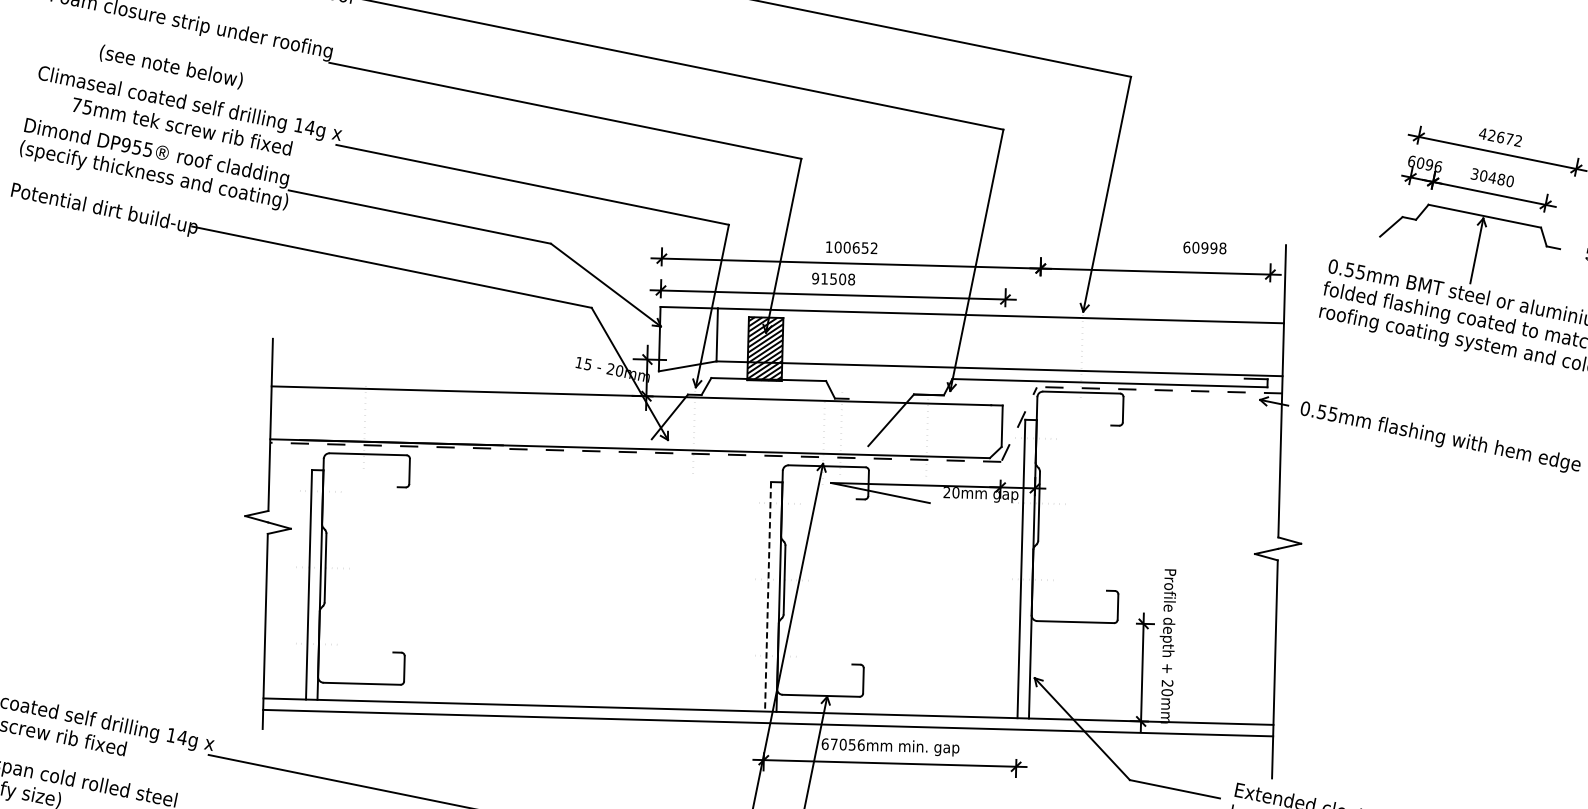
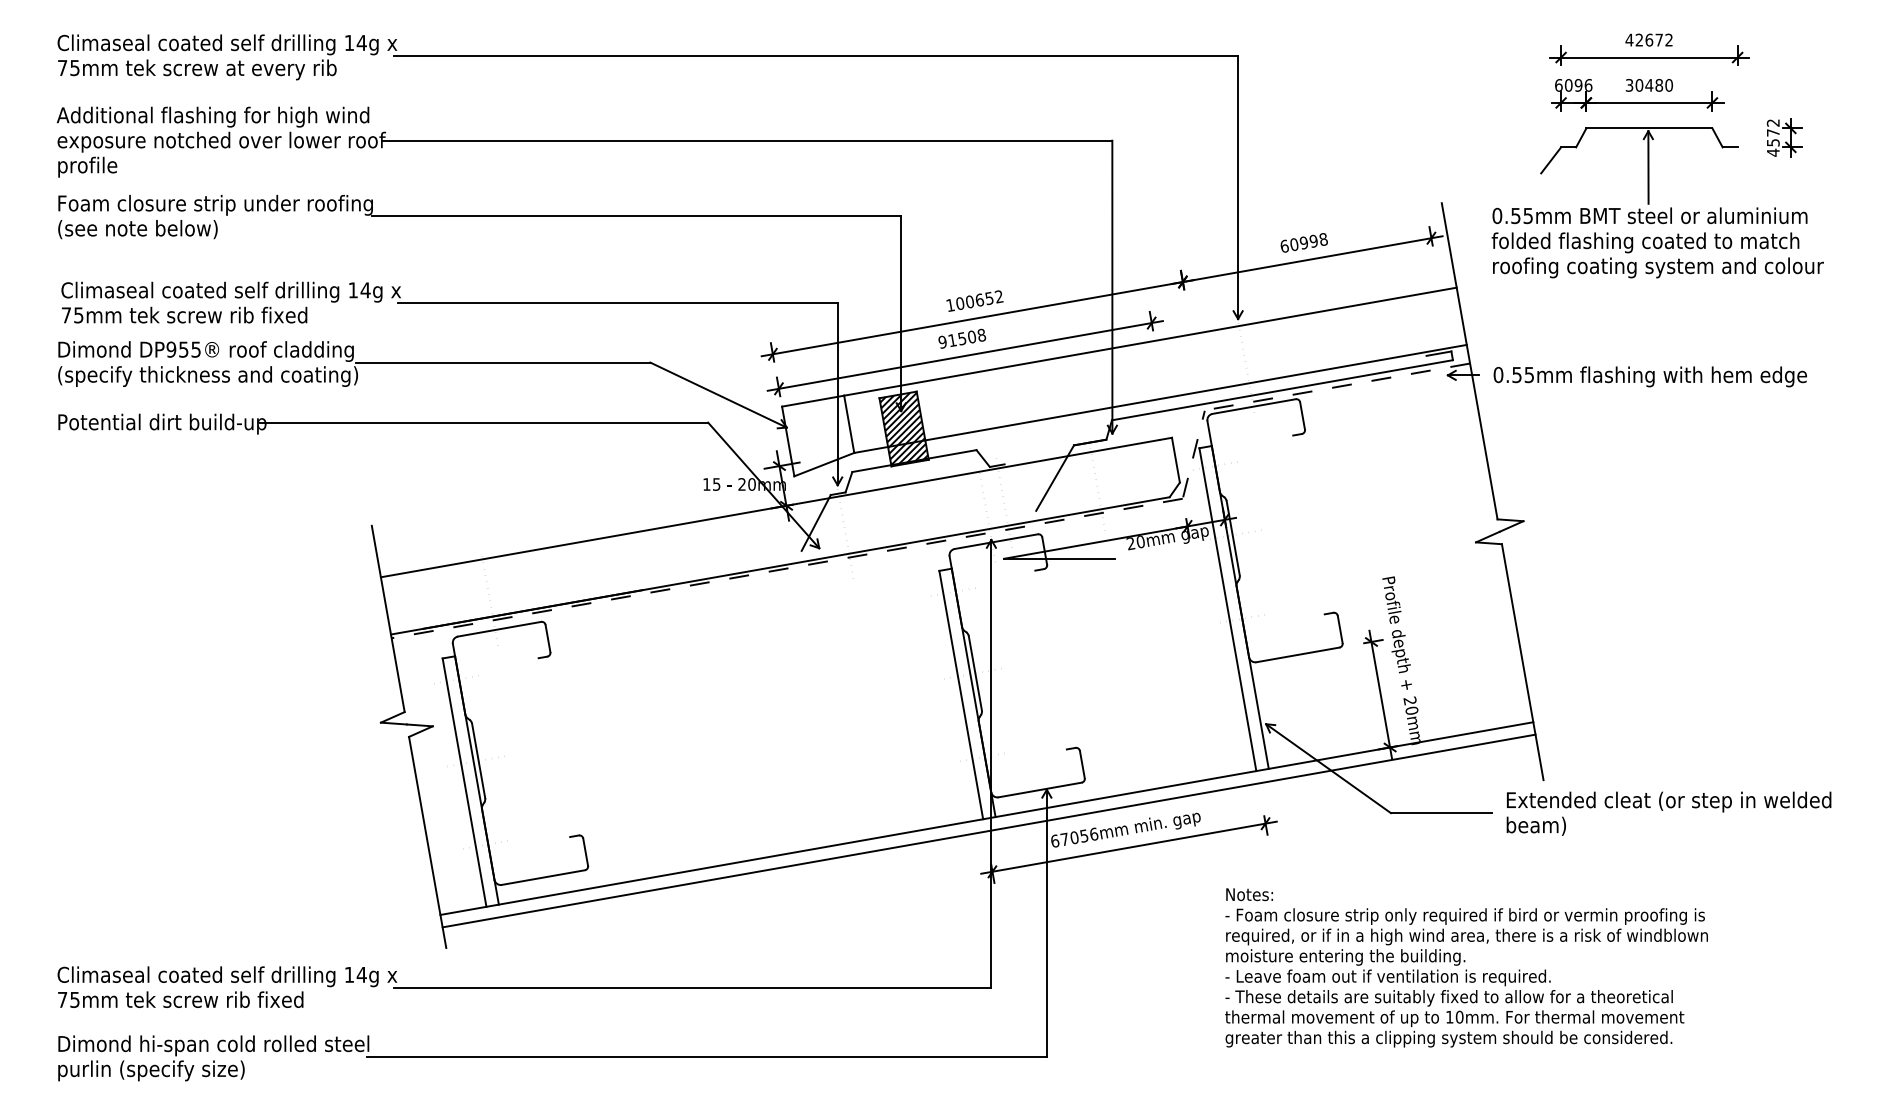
text: (170, 66) -> (137, 229), moved
text: (182, 125) -> (184, 314), moved
text: (1204, 247) -> (1303, 242), moved
line: (768, 597) -> (961, 695), dashed -> solid

